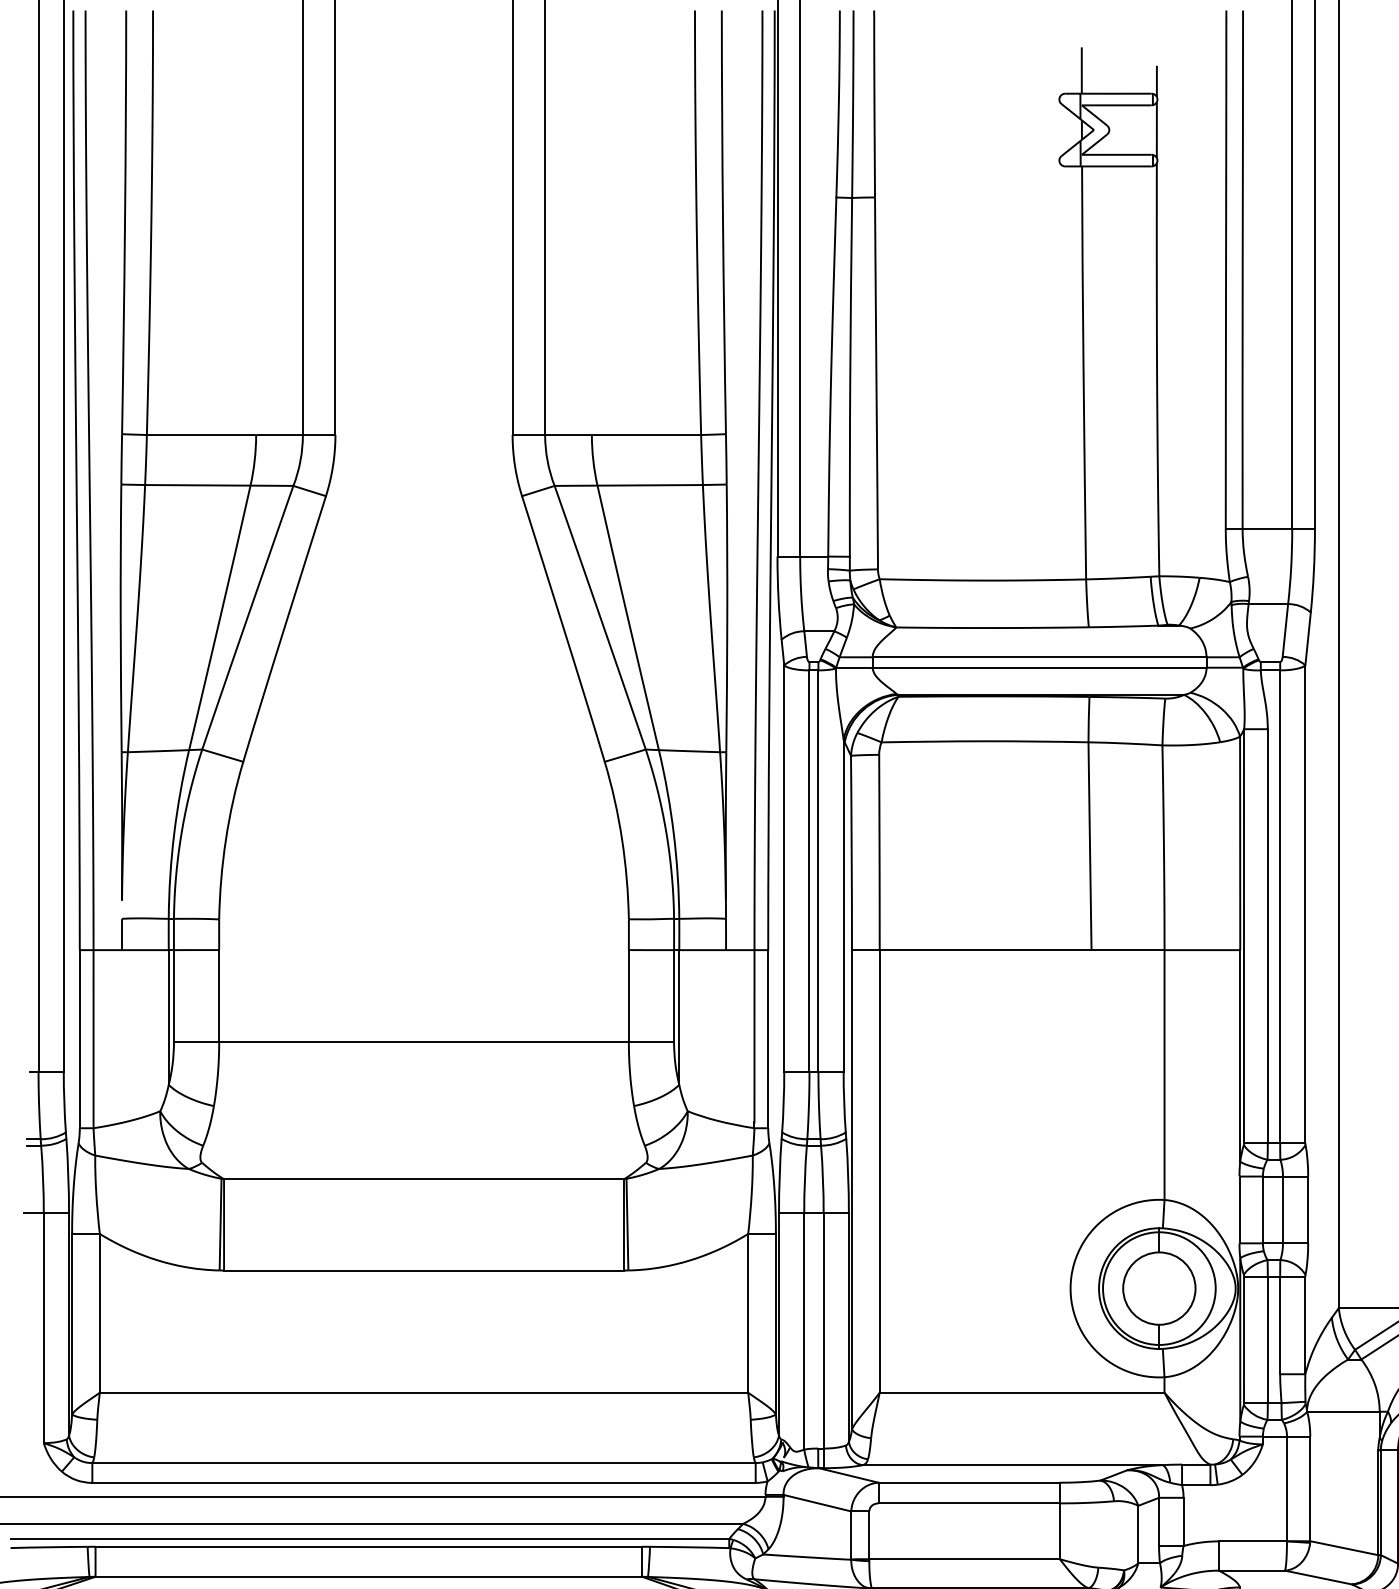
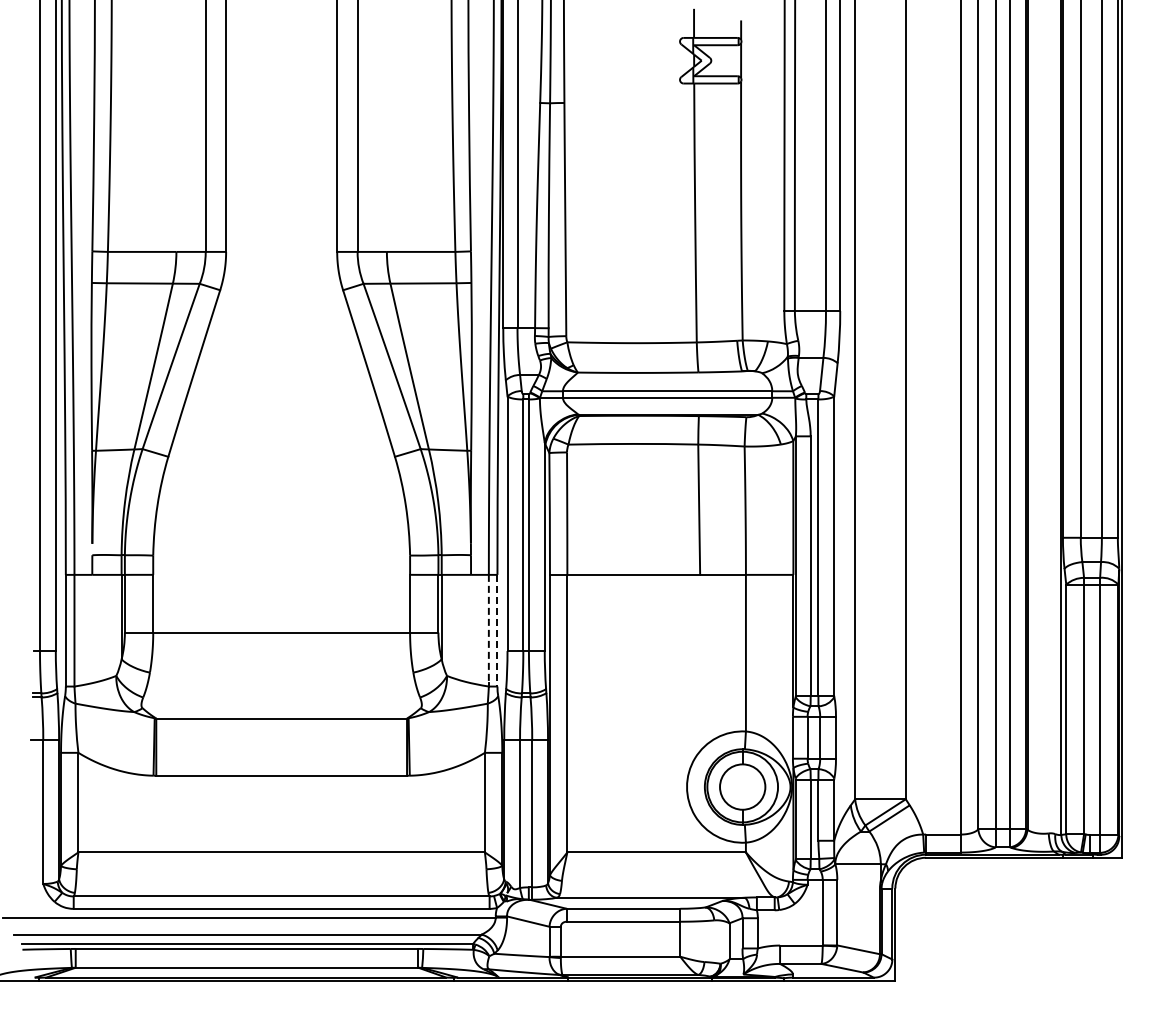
line: (753, 1037) -> (488, 629), solid -> dashed
line: (768, 1038) -> (497, 630), solid -> dashed

